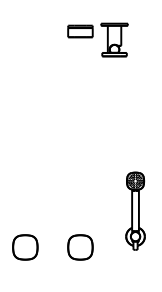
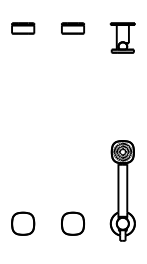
part: (25, 31) -> (23, 28), added
part: (114, 39) -> (122, 37), moved
part: (135, 211) -> (122, 191), size x1.43

